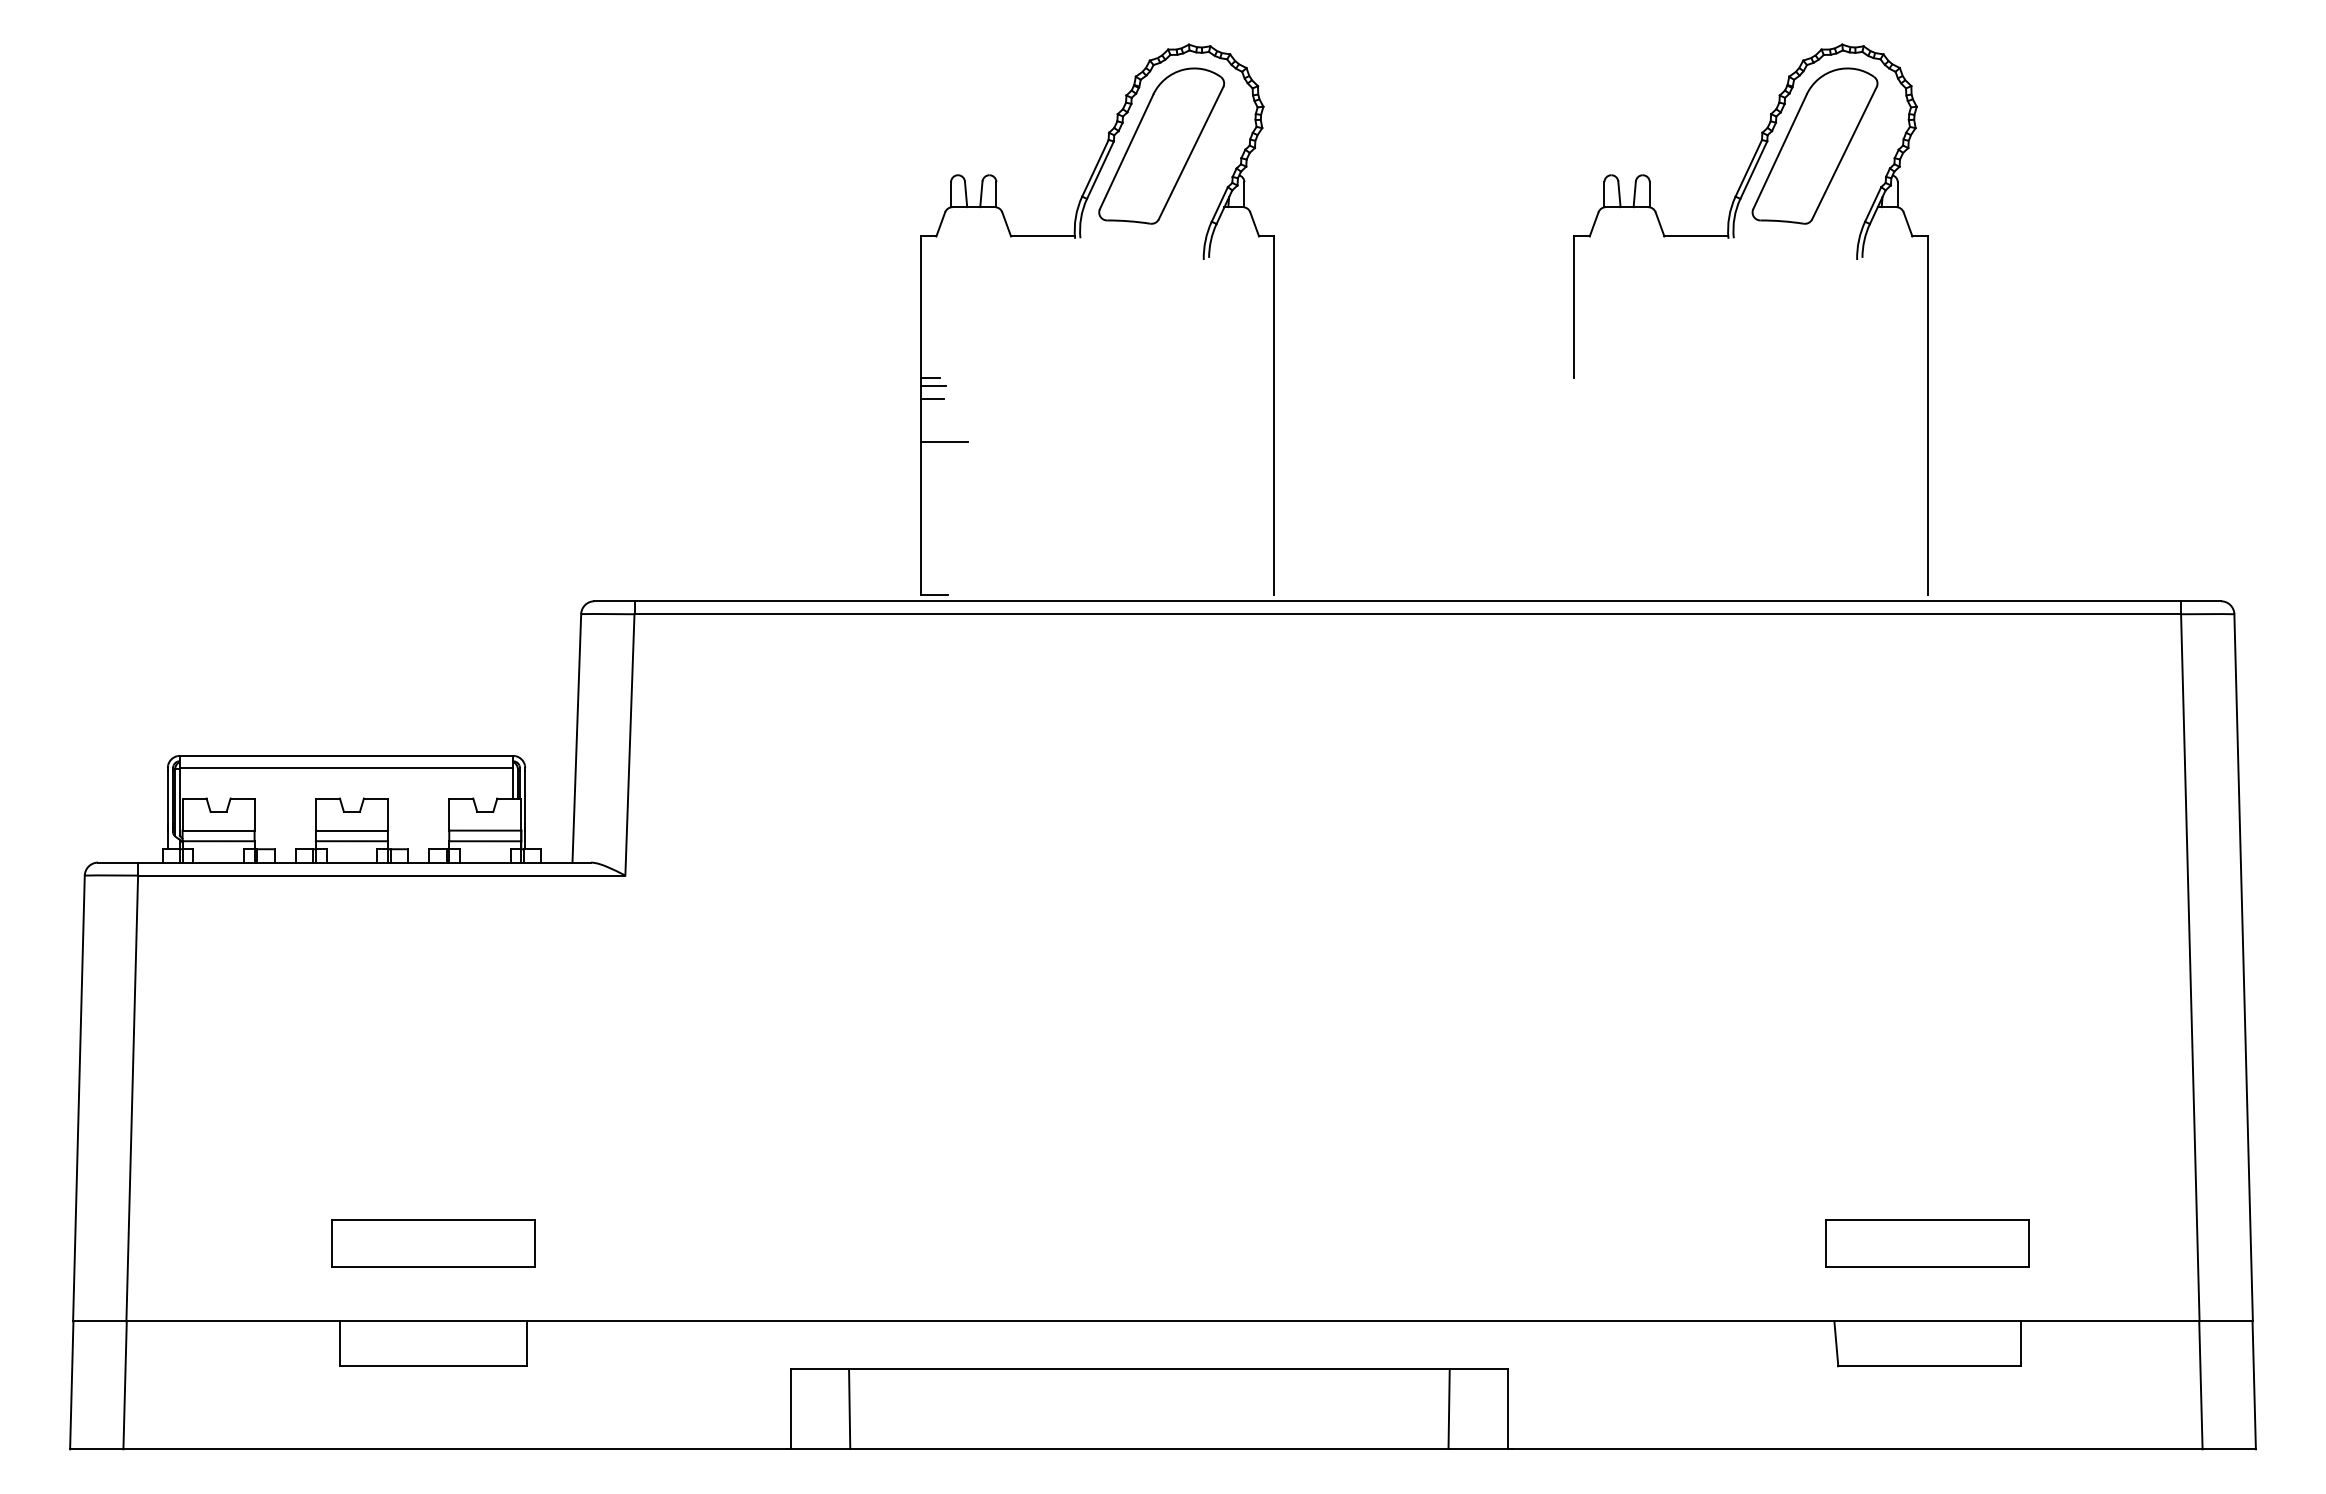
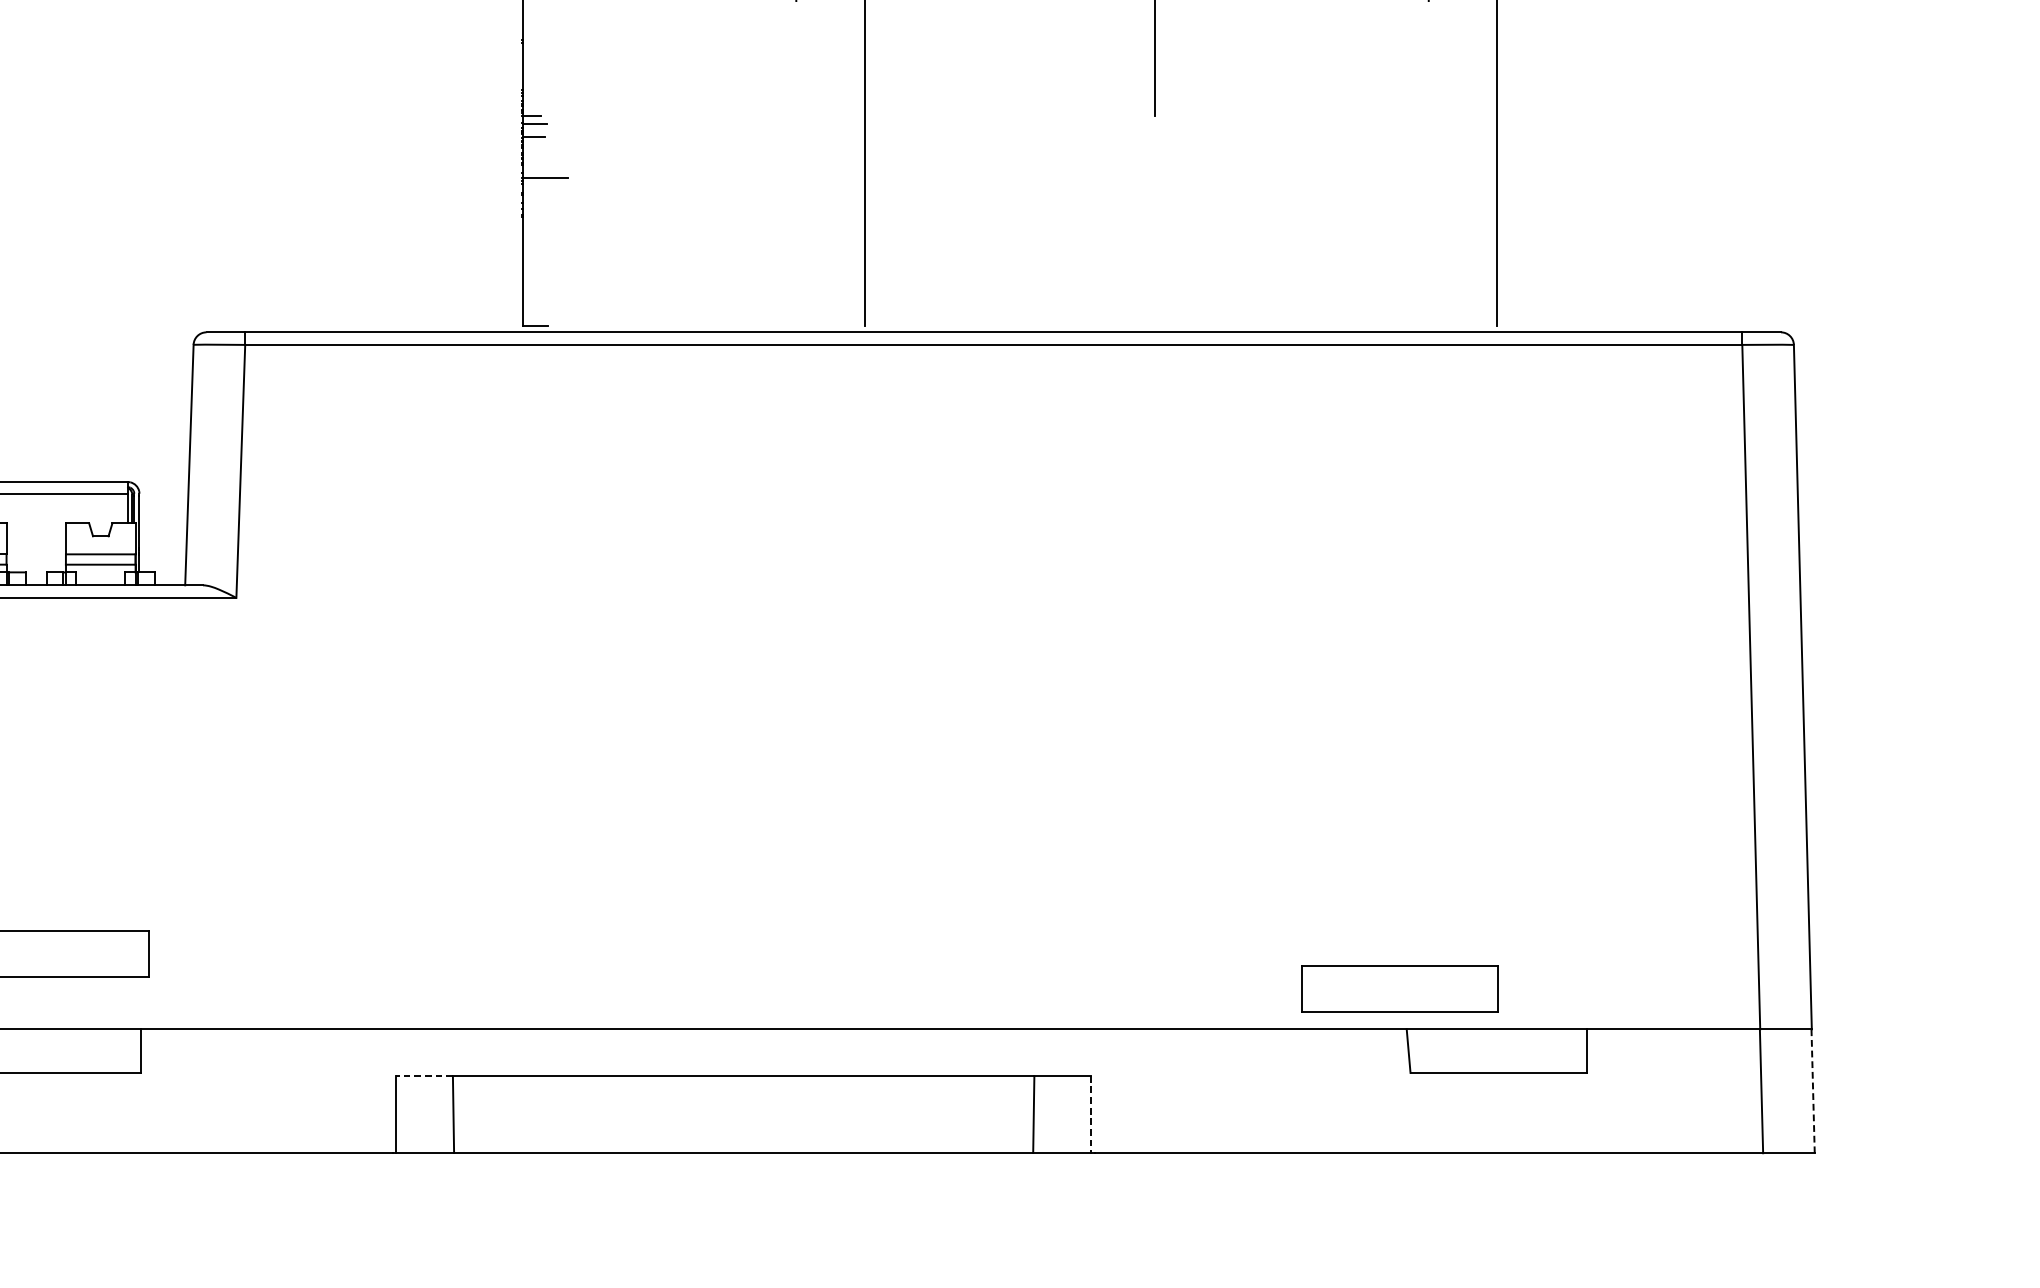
part: (1927, 1243) -> (1400, 988), moved
line: (819, 1369) -> (424, 1075), solid -> dashed
line: (2254, 1385) -> (1813, 1091), solid -> dashed
line: (1508, 1409) -> (1091, 1114), solid -> dashed

